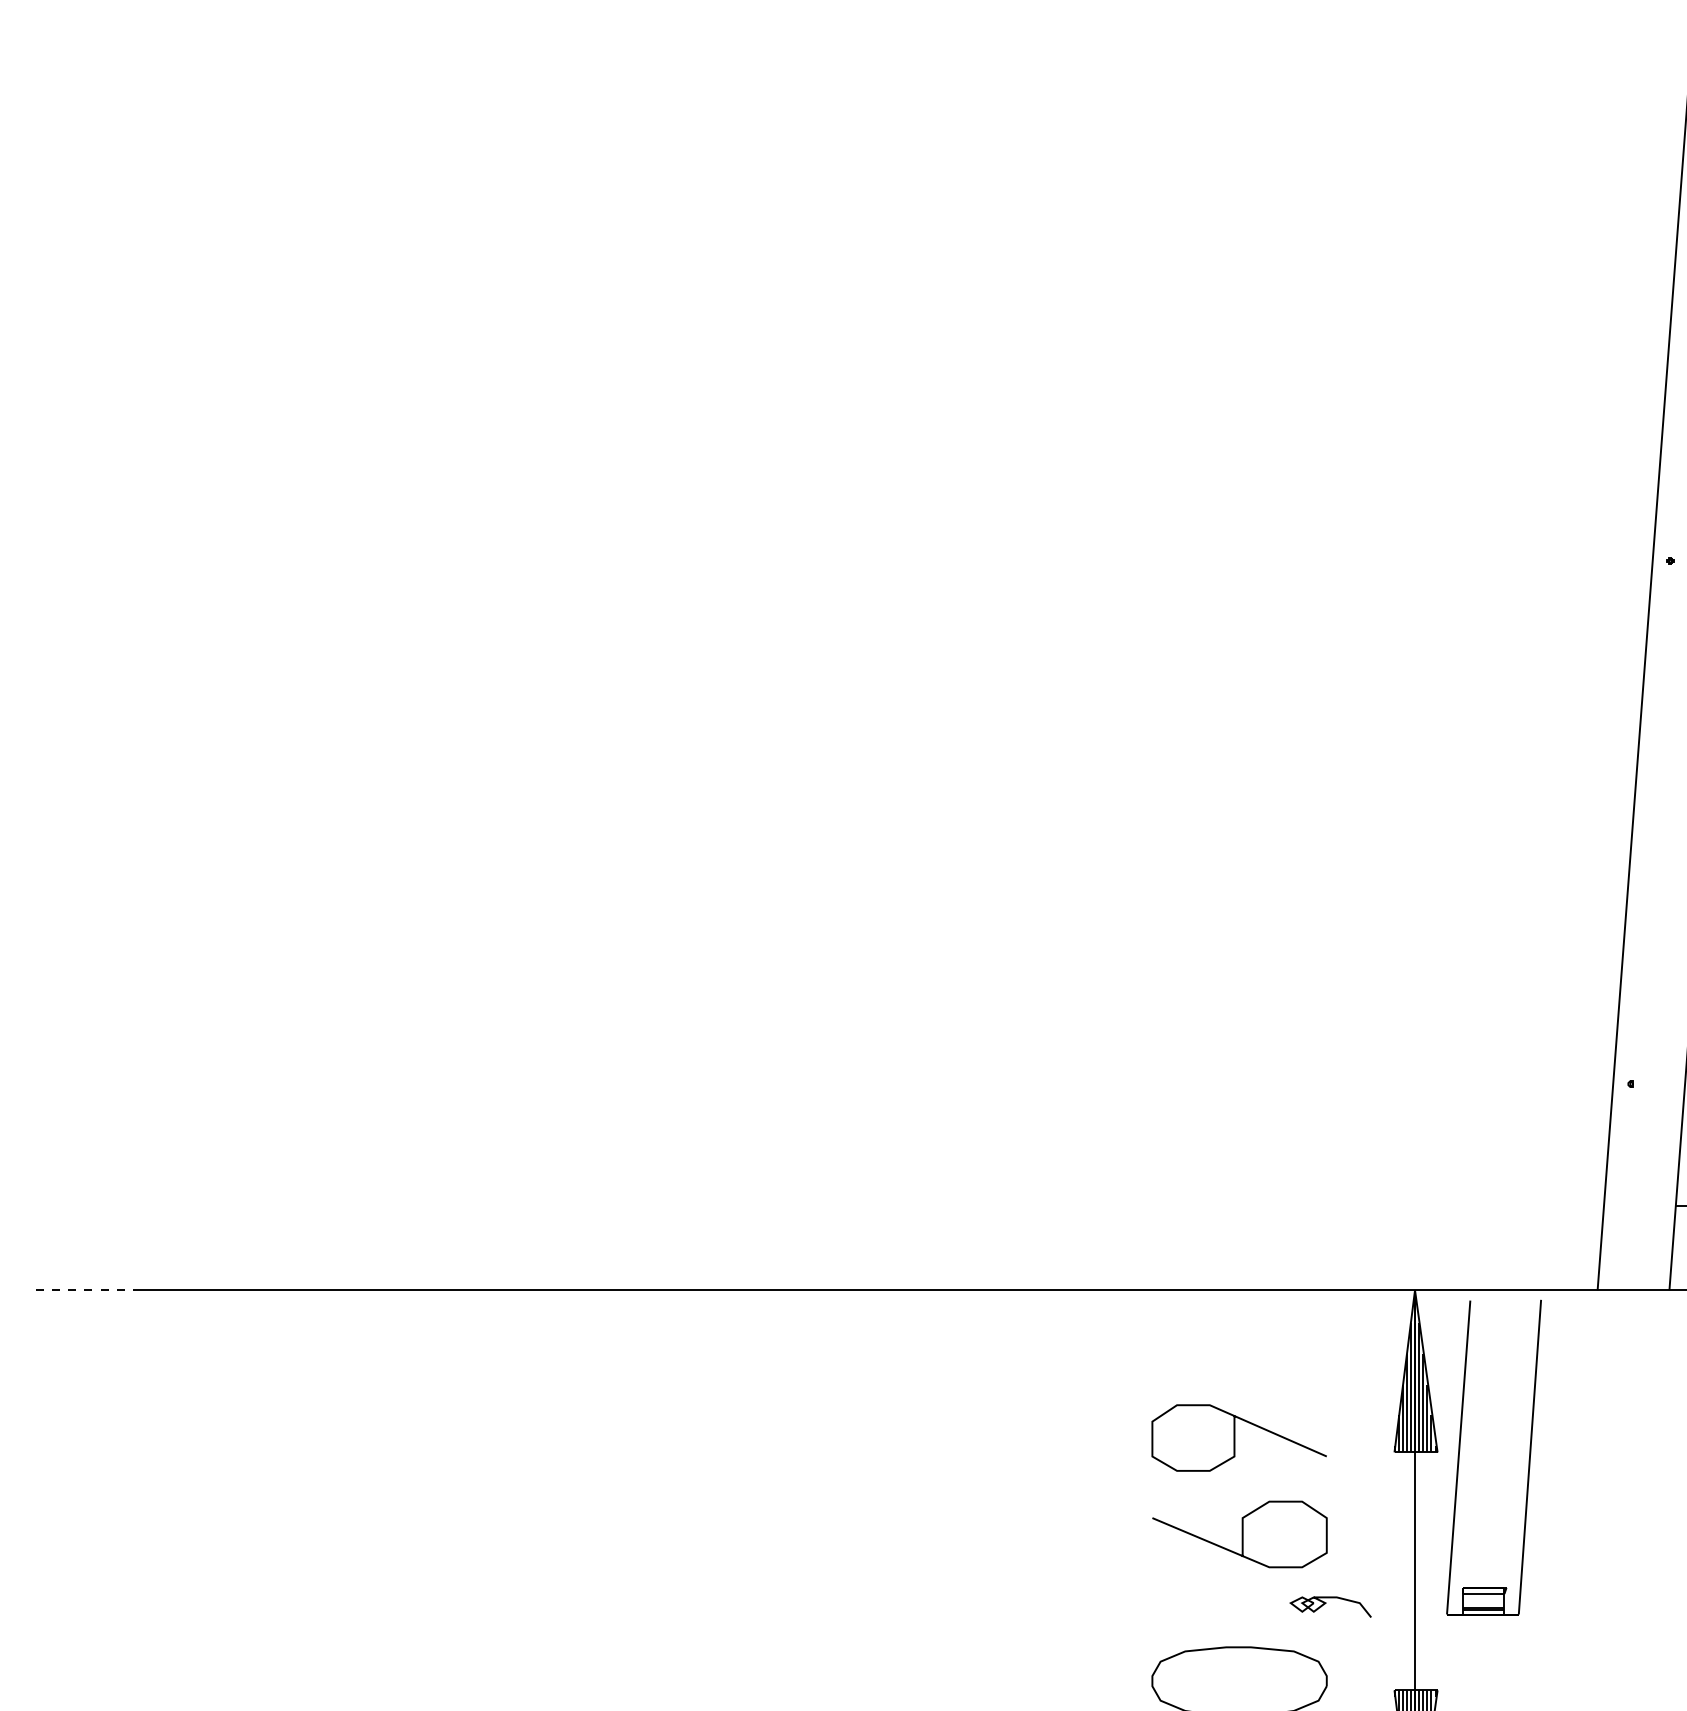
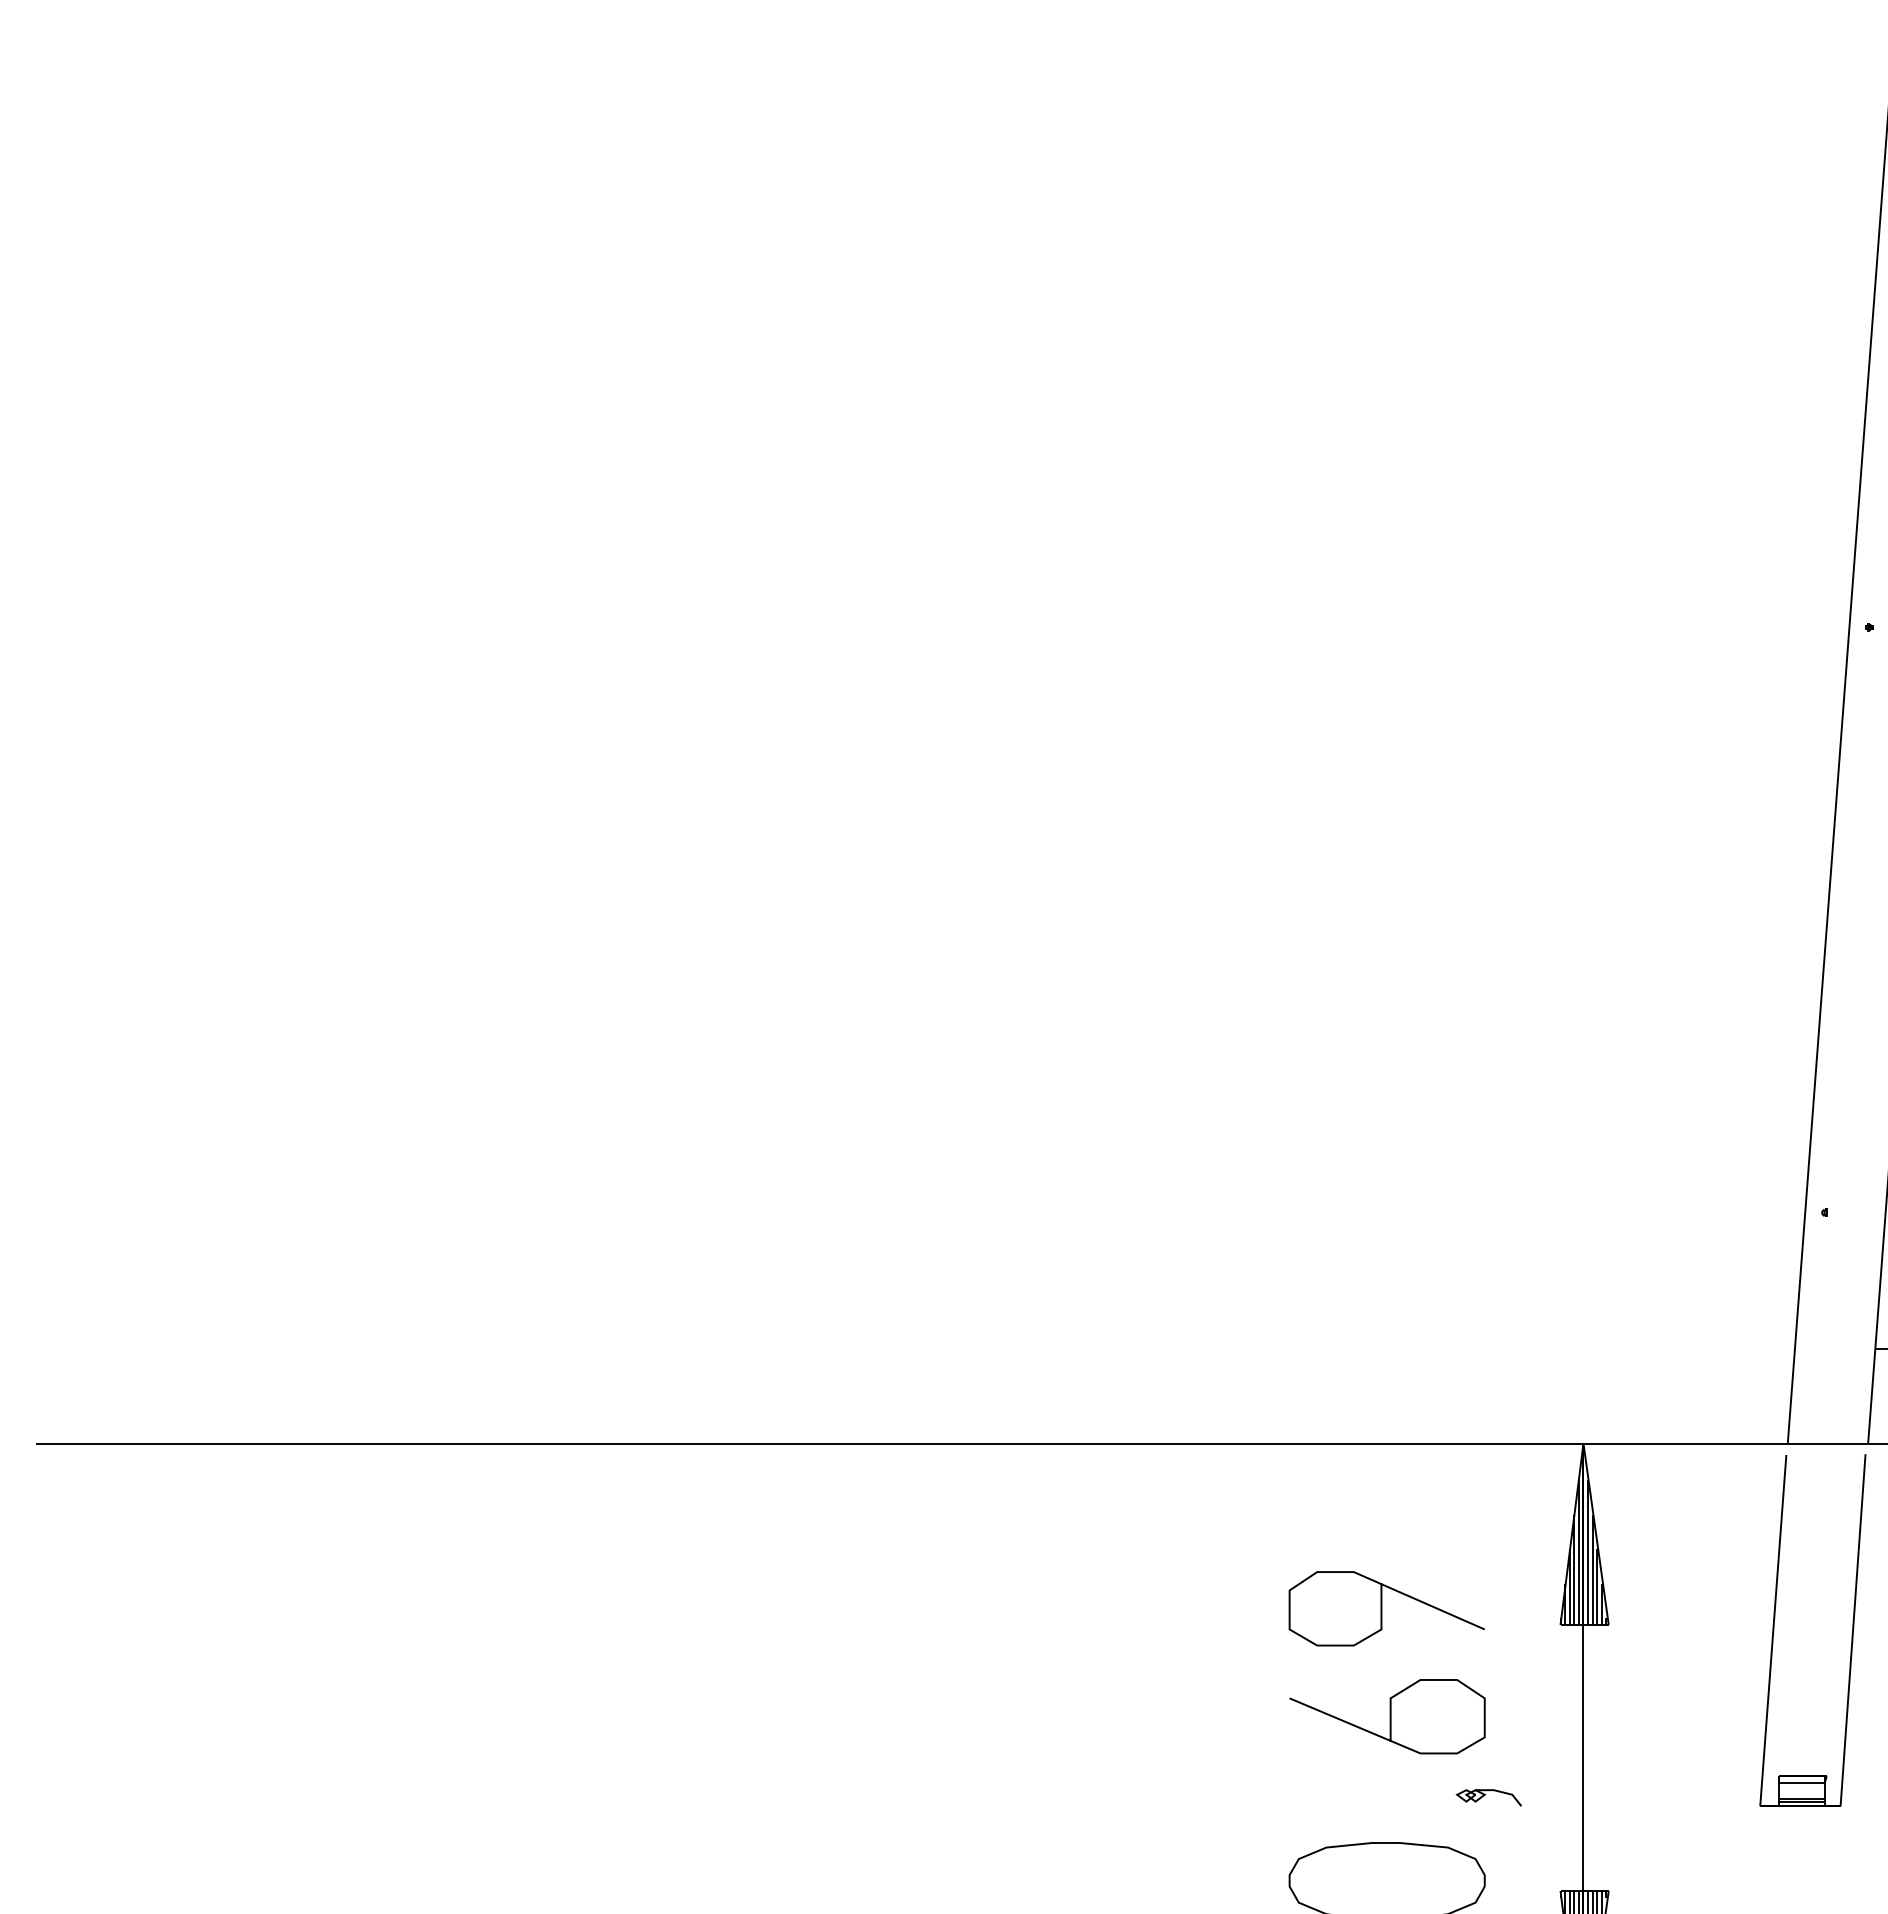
line: (85, 1290) -> (95, 1443), dashed -> solid
part: (1460, 1450) -> (1775, 1622), moved
part: (1330, 1606) -> (1488, 1797), size x0.71

